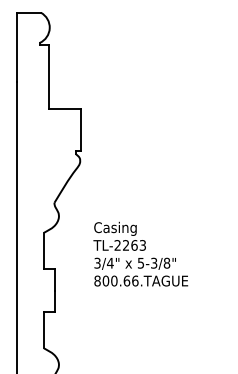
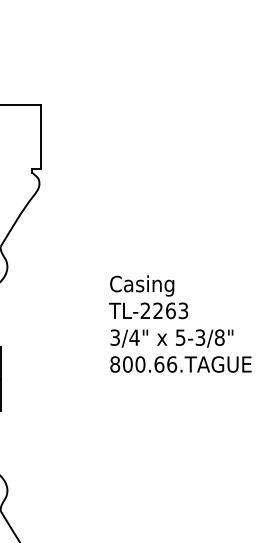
text: (140, 253) -> (179, 322), moved

